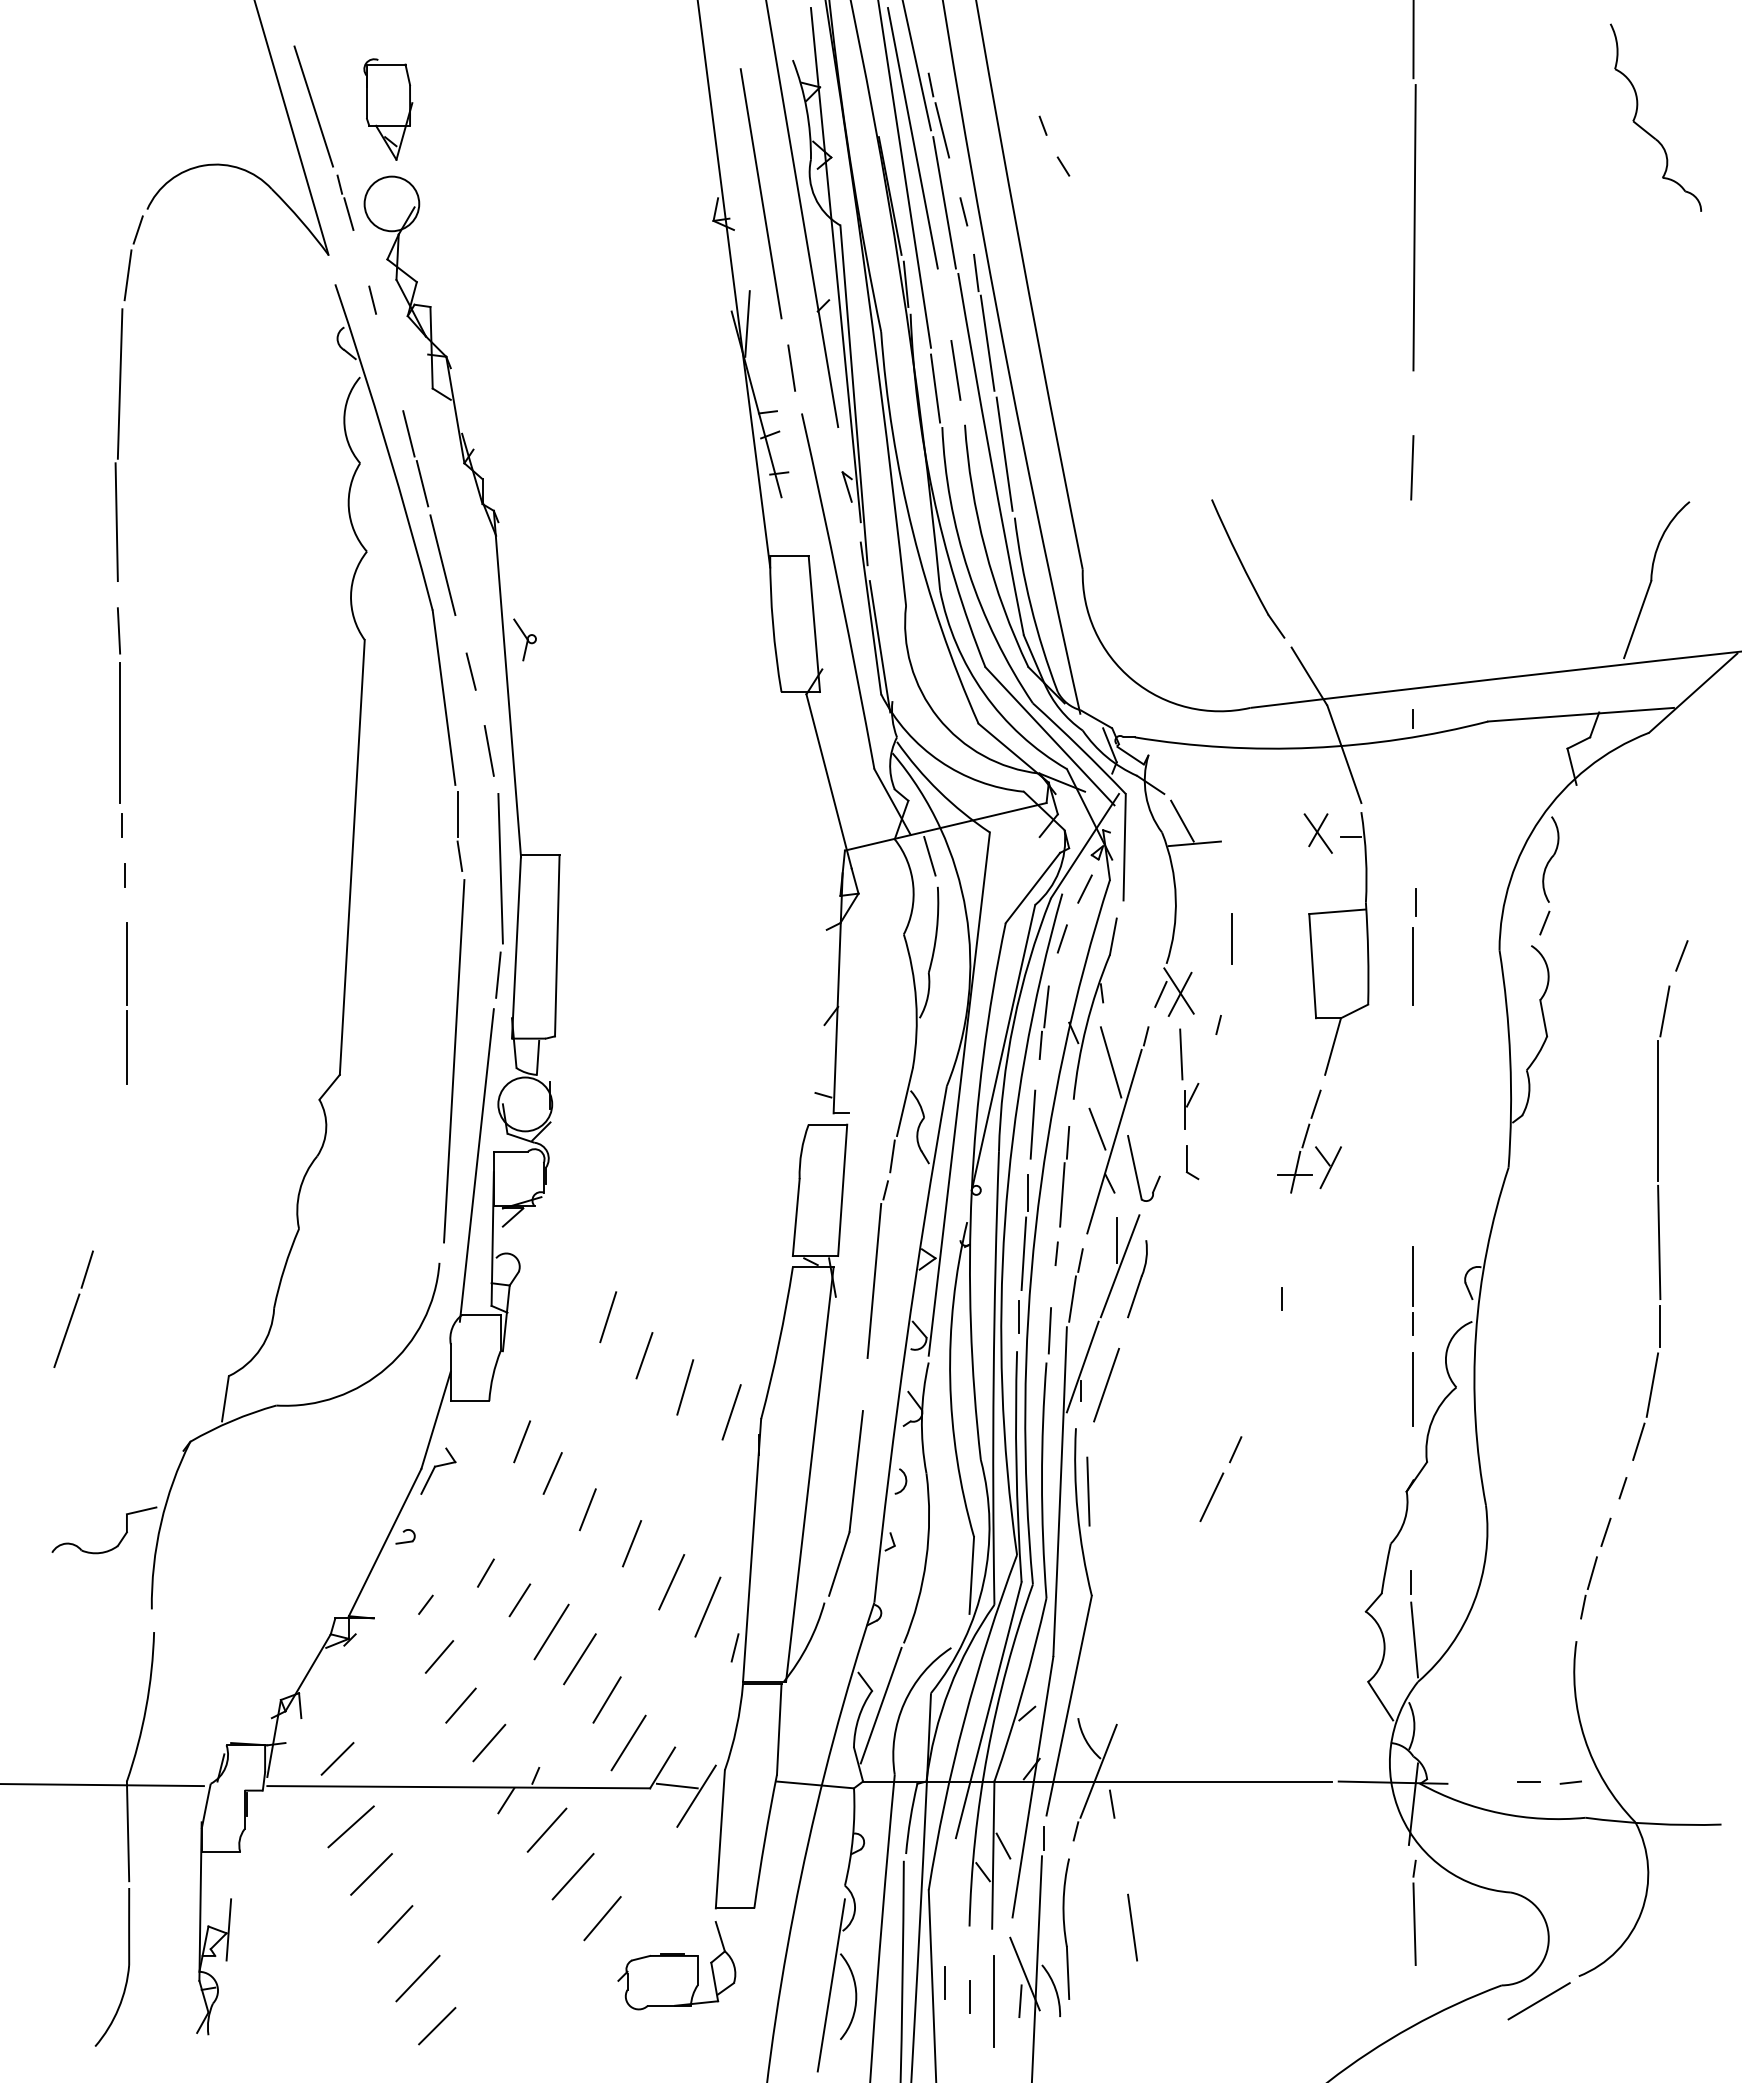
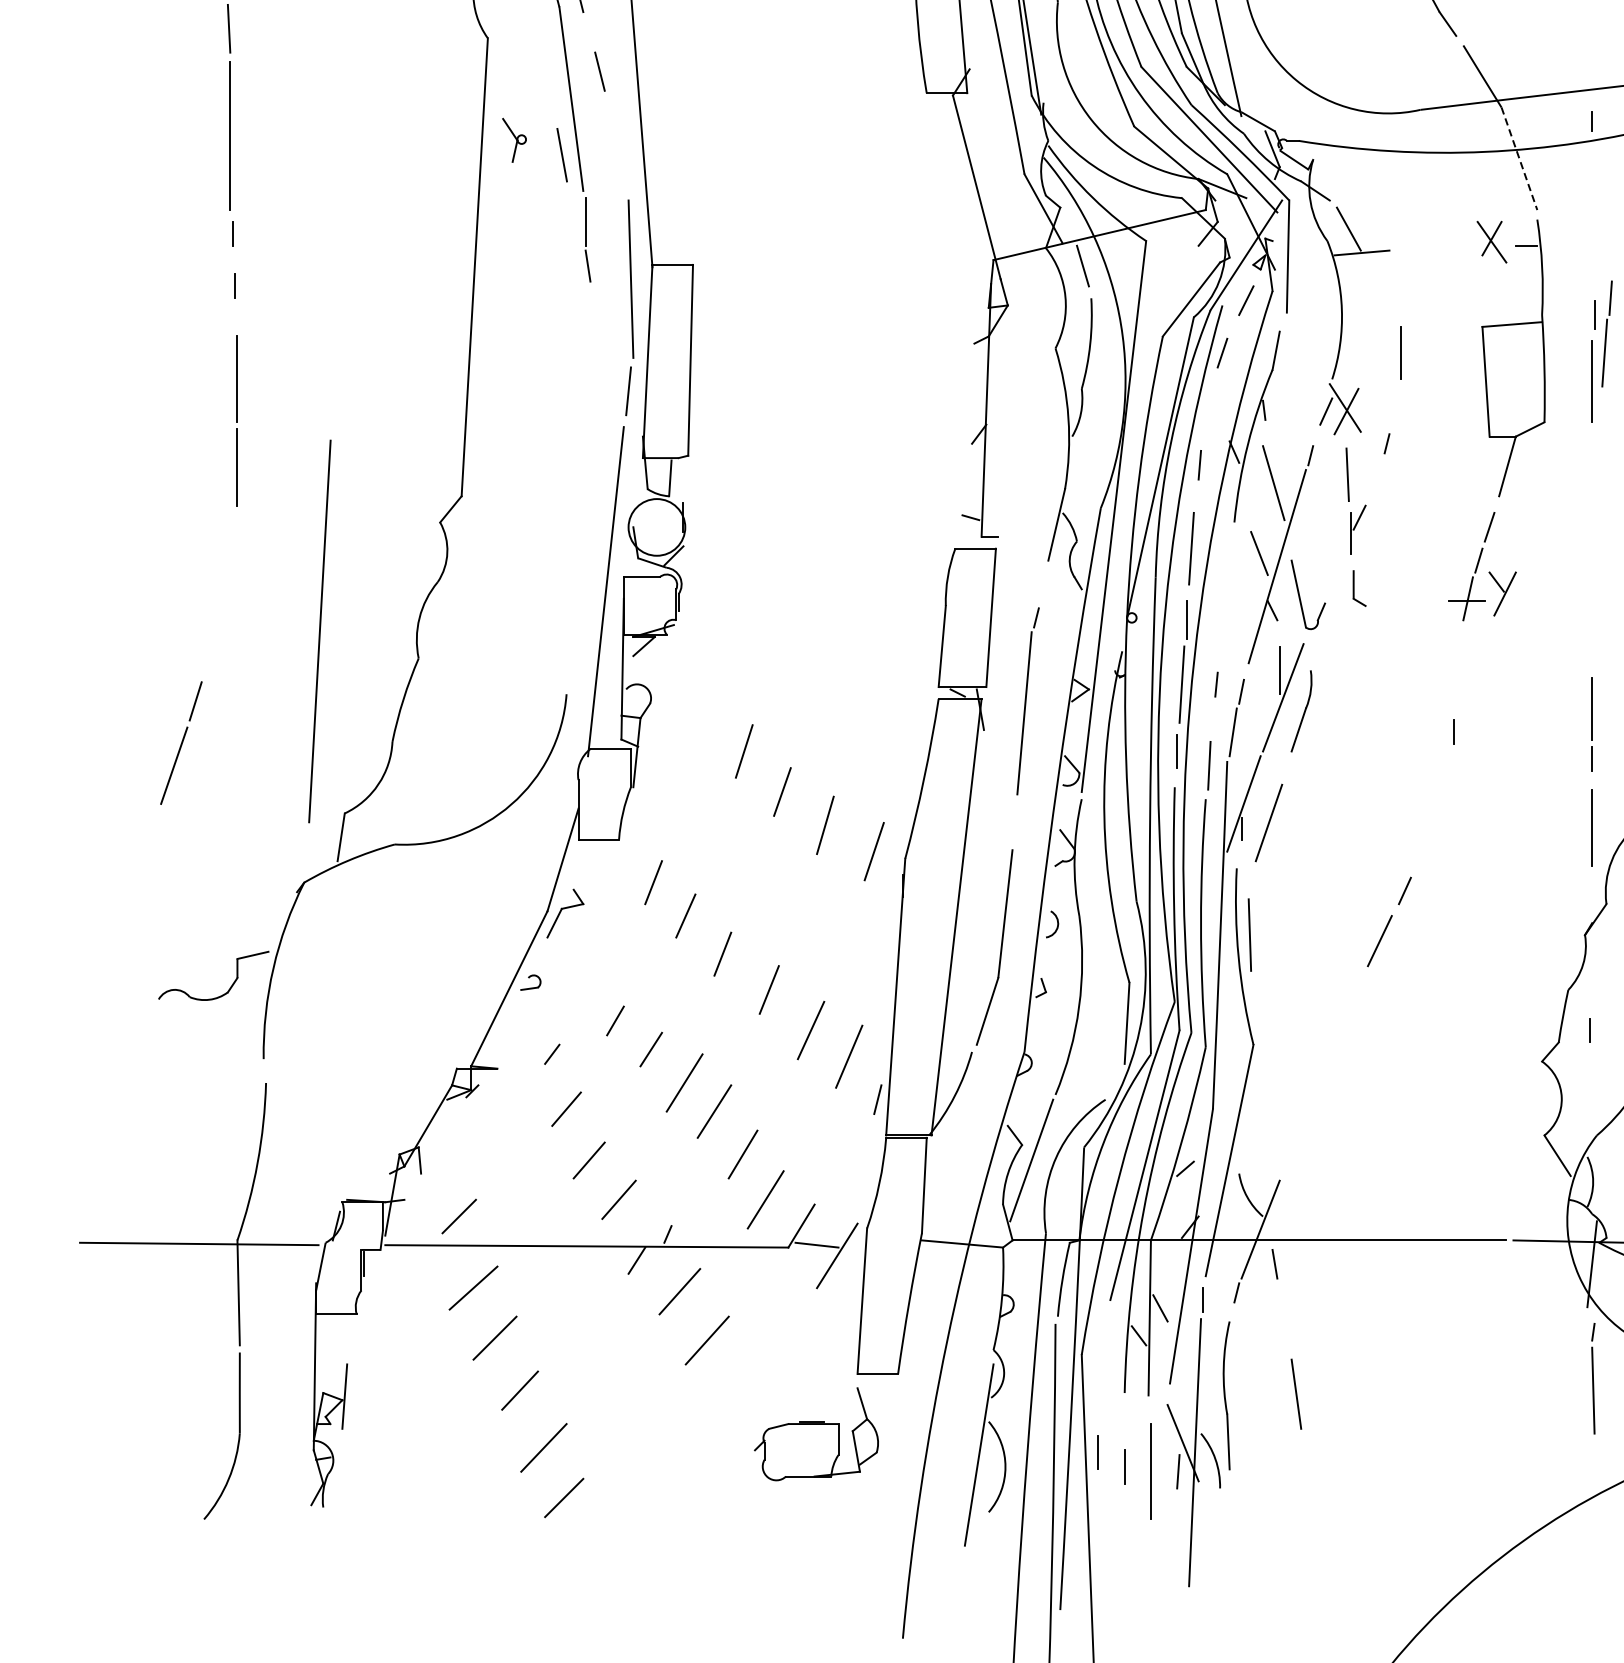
part: (524, 639) -> (513, 139), moved
line: (488, 750) -> (561, 154), moved
line: (1344, 754) -> (1519, 158), solid -> dashed
line: (1046, 1006) -> (1205, 424), removed
line: (454, 1061) -> (320, 631), moved
line: (892, 1156) -> (1043, 582), removed
part: (1064, 1176) -> (1606, 333), moved
line: (1414, 1639) -> (1593, 1090), removed
line: (602, 1918) -> (738, 1384), removed

